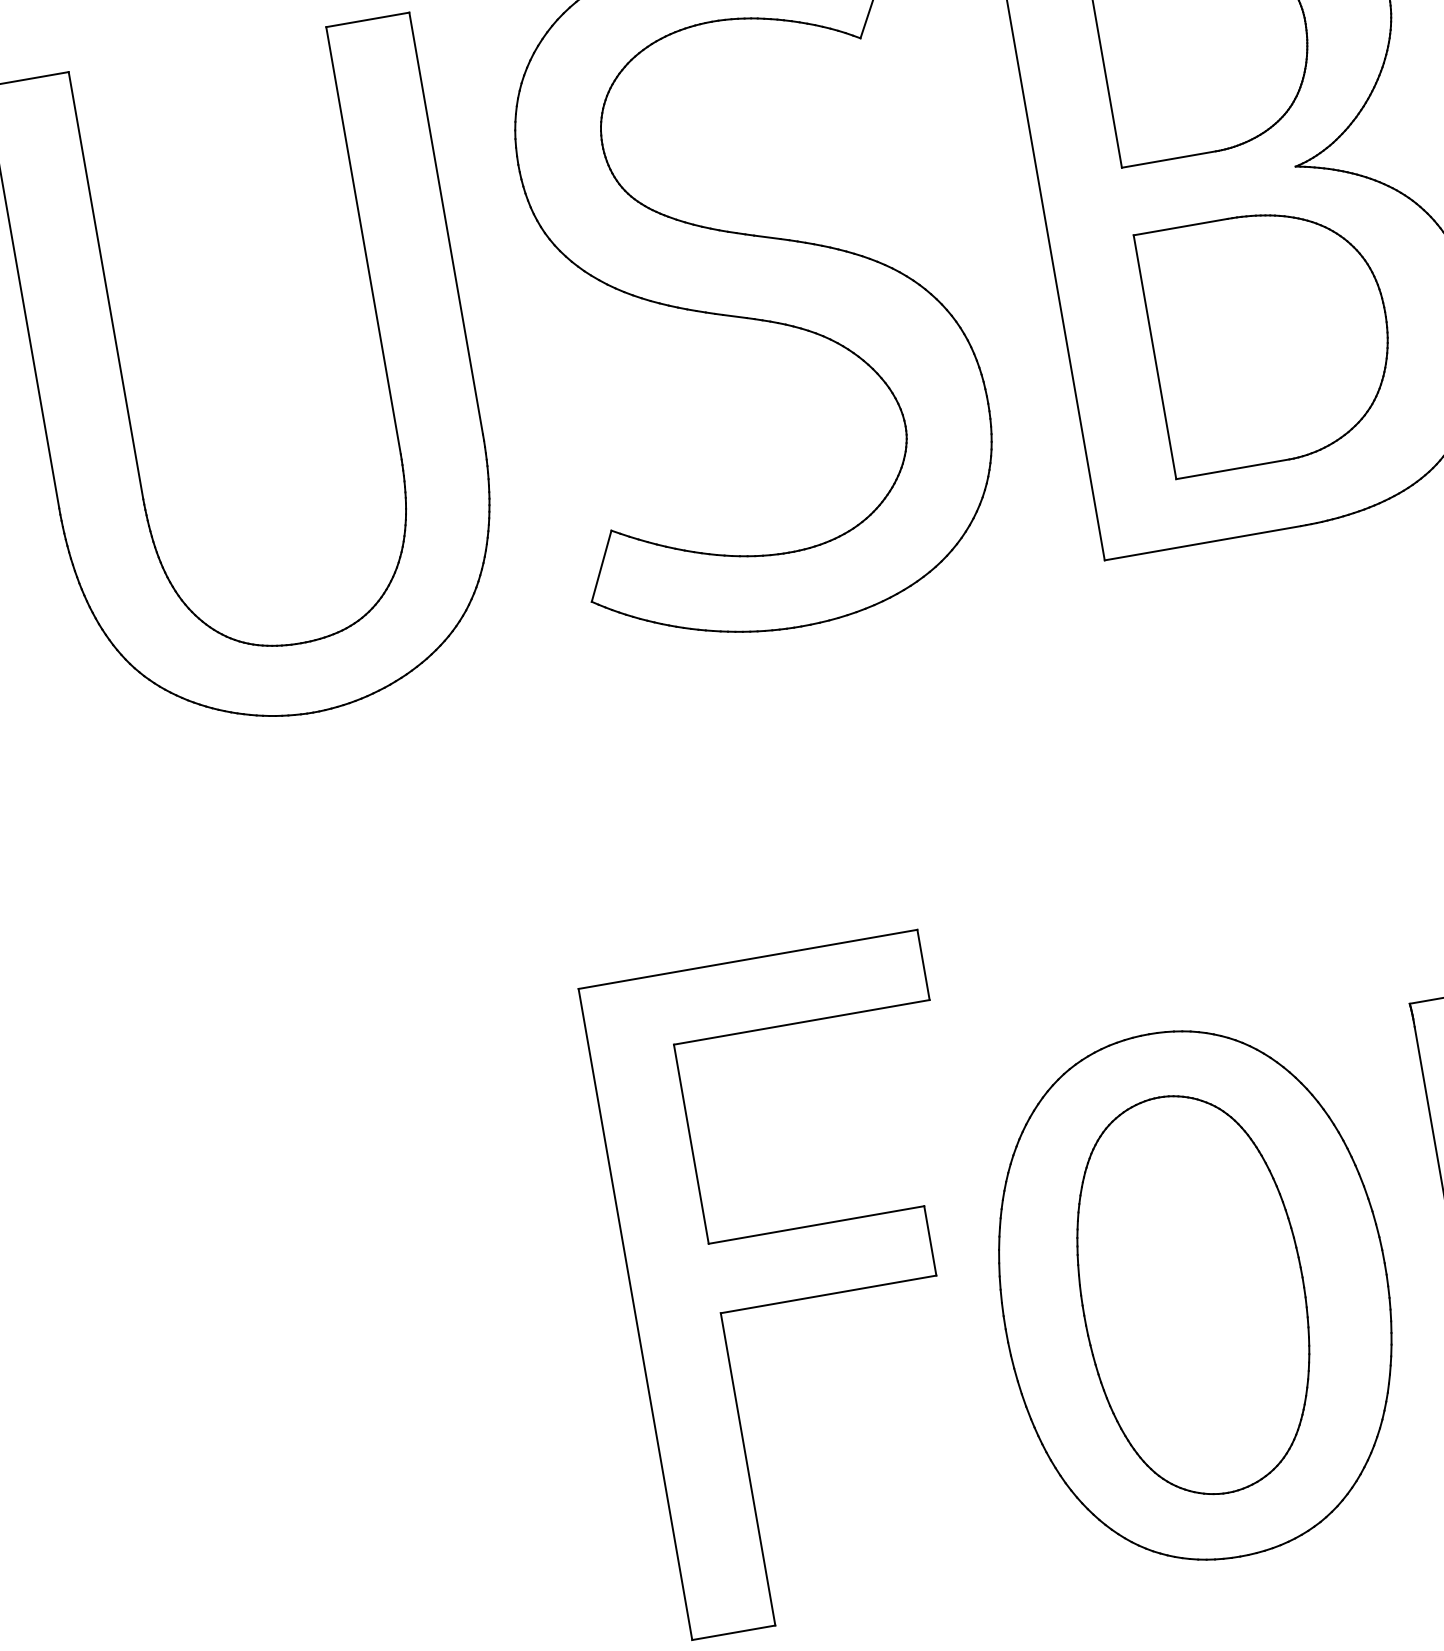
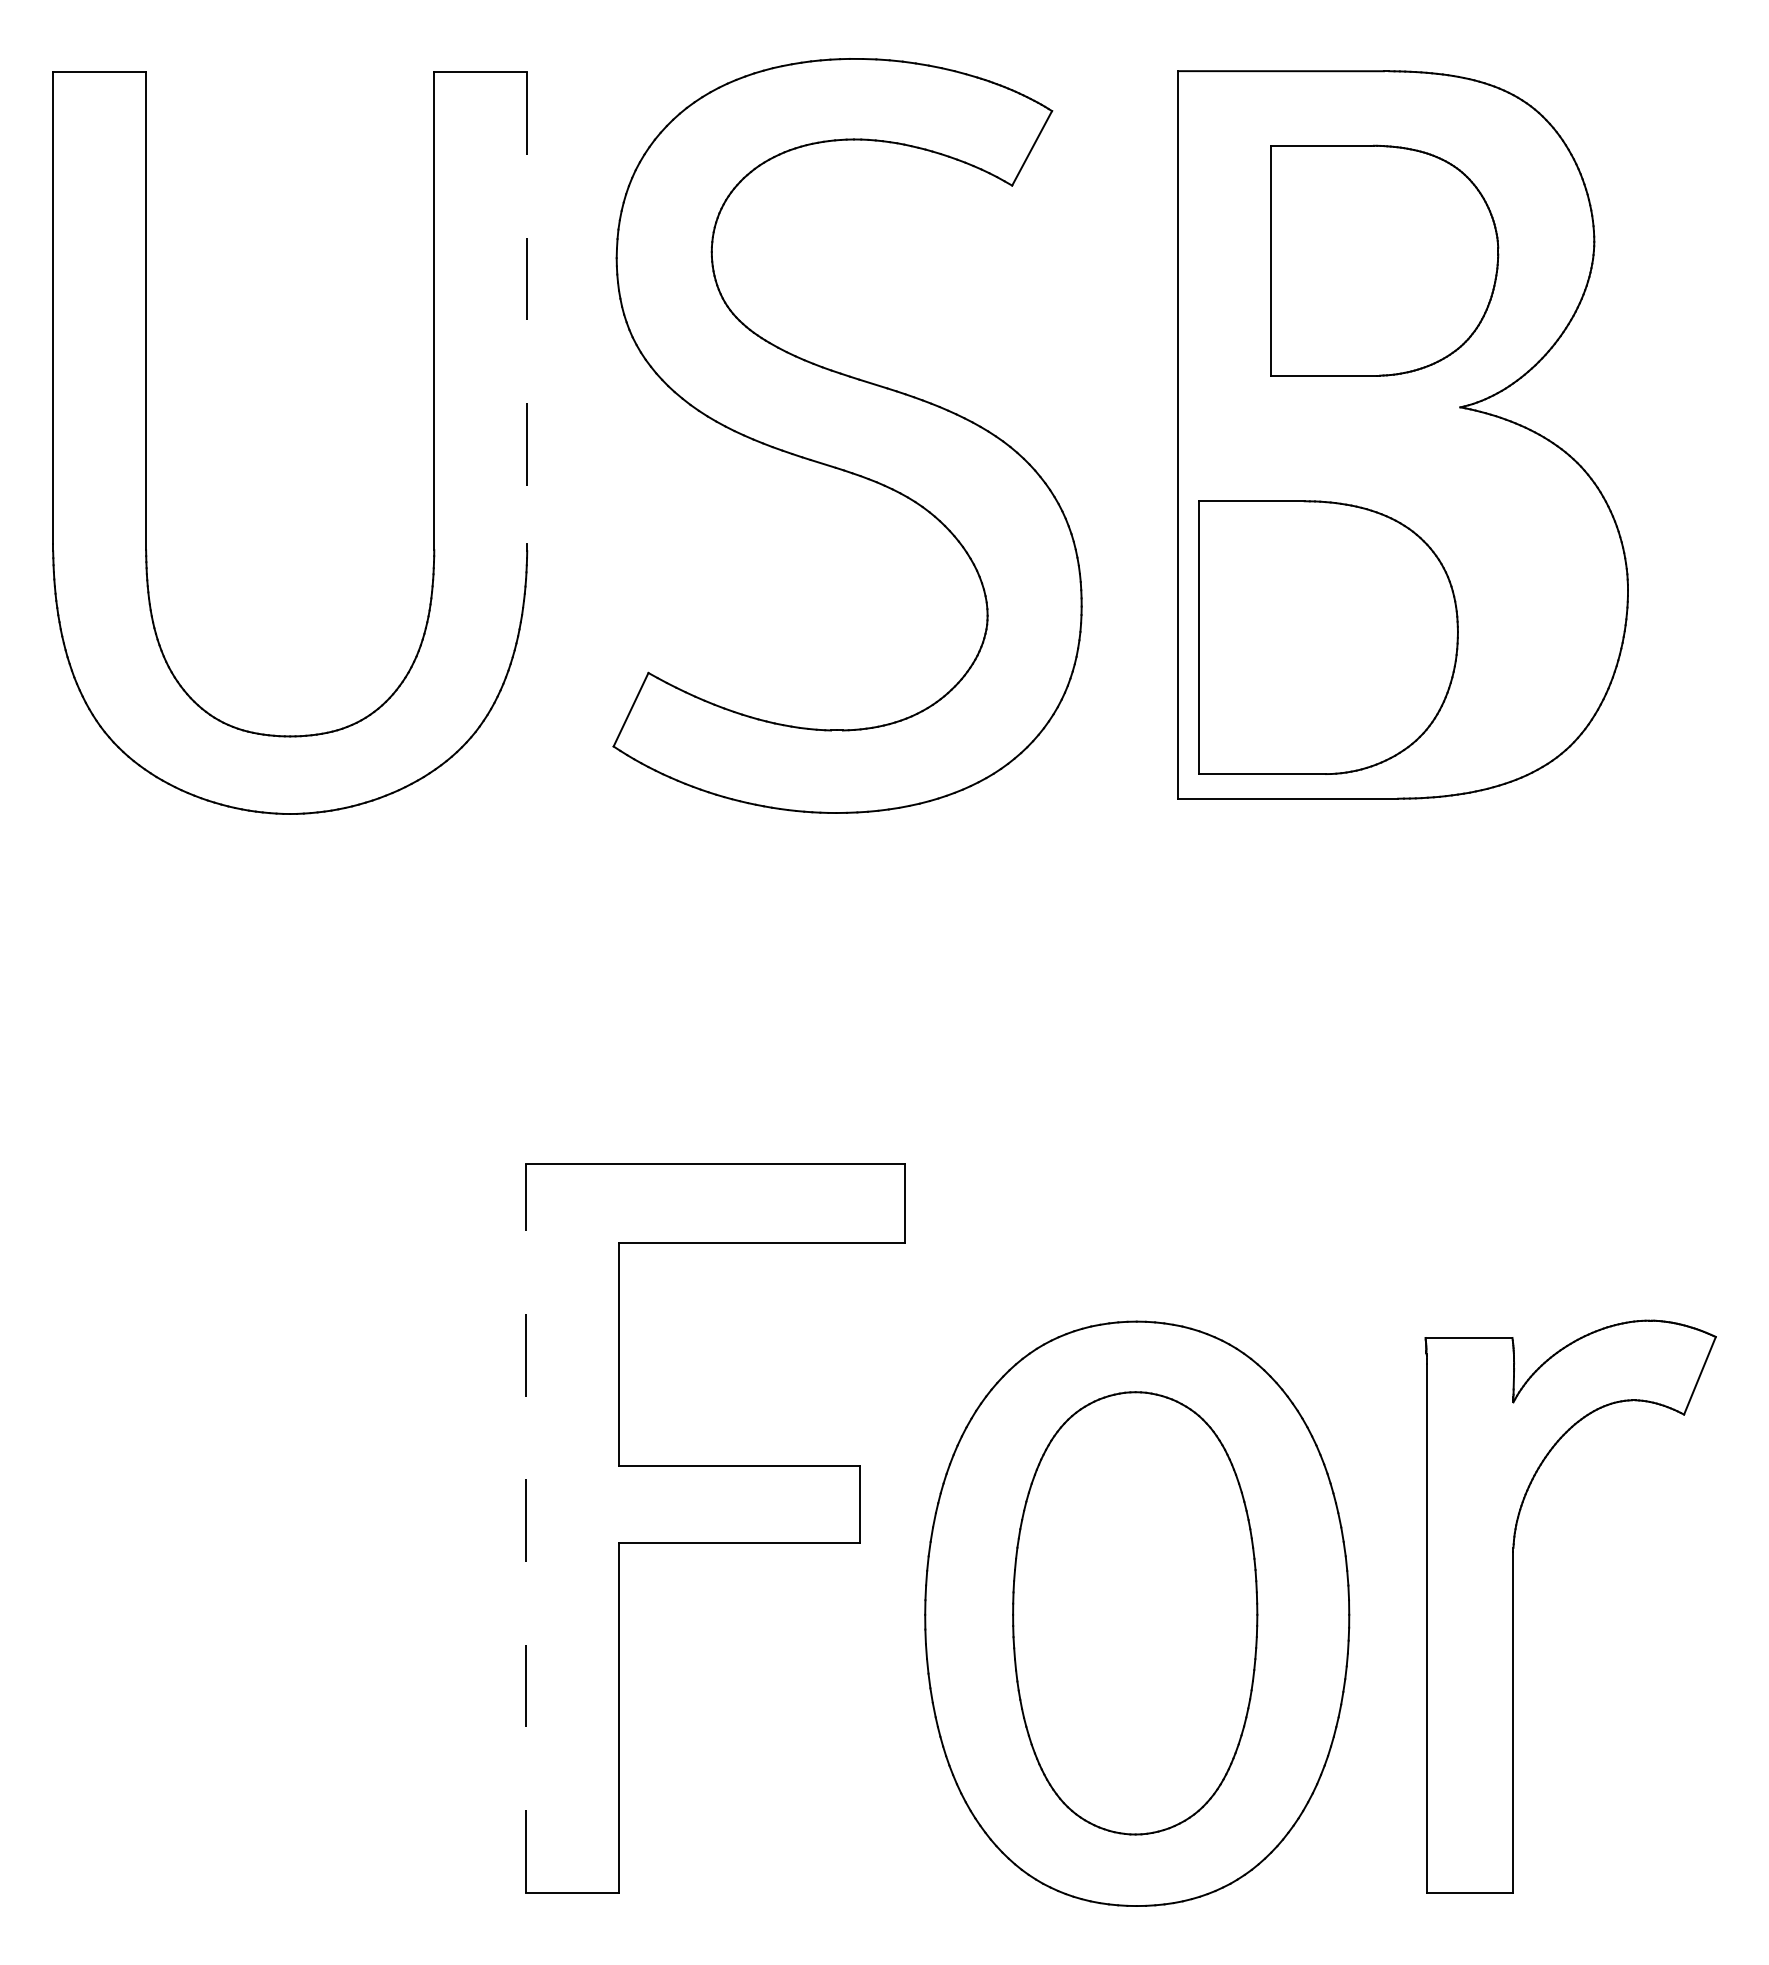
line: (446, 223) -> (527, 308), solid -> dashed
part: (1270, 336) -> (1328, 637), moved
line: (634, 1314) -> (525, 1528), solid -> dashed

